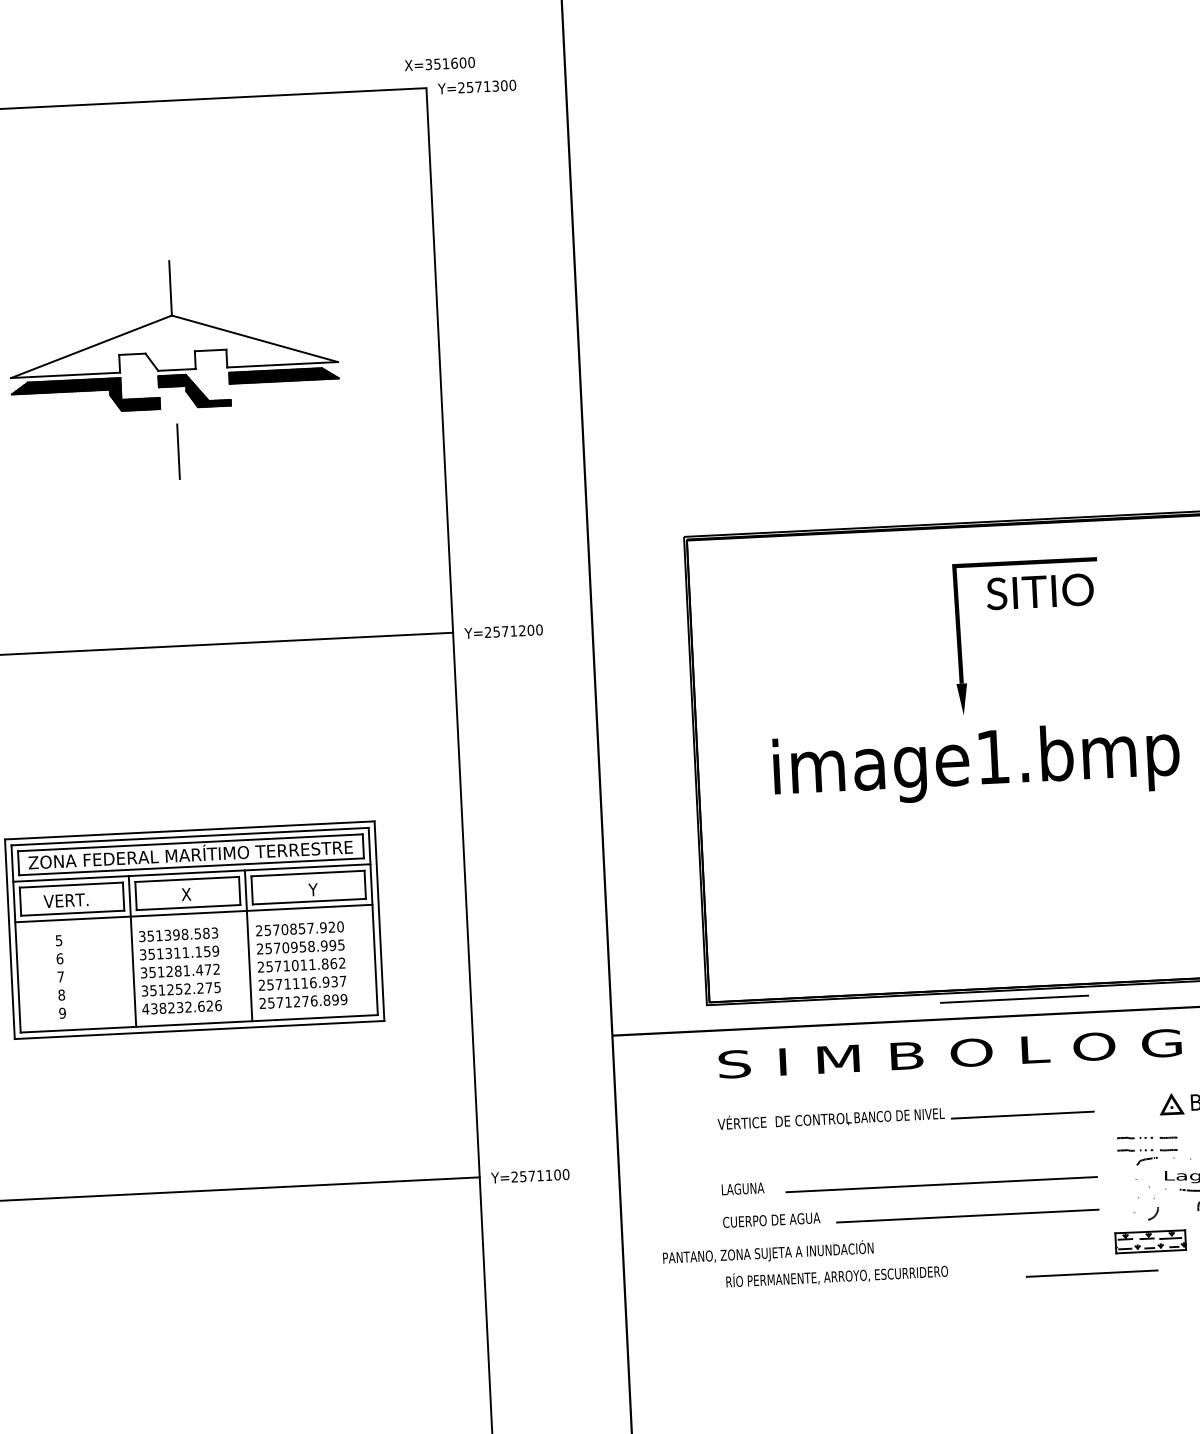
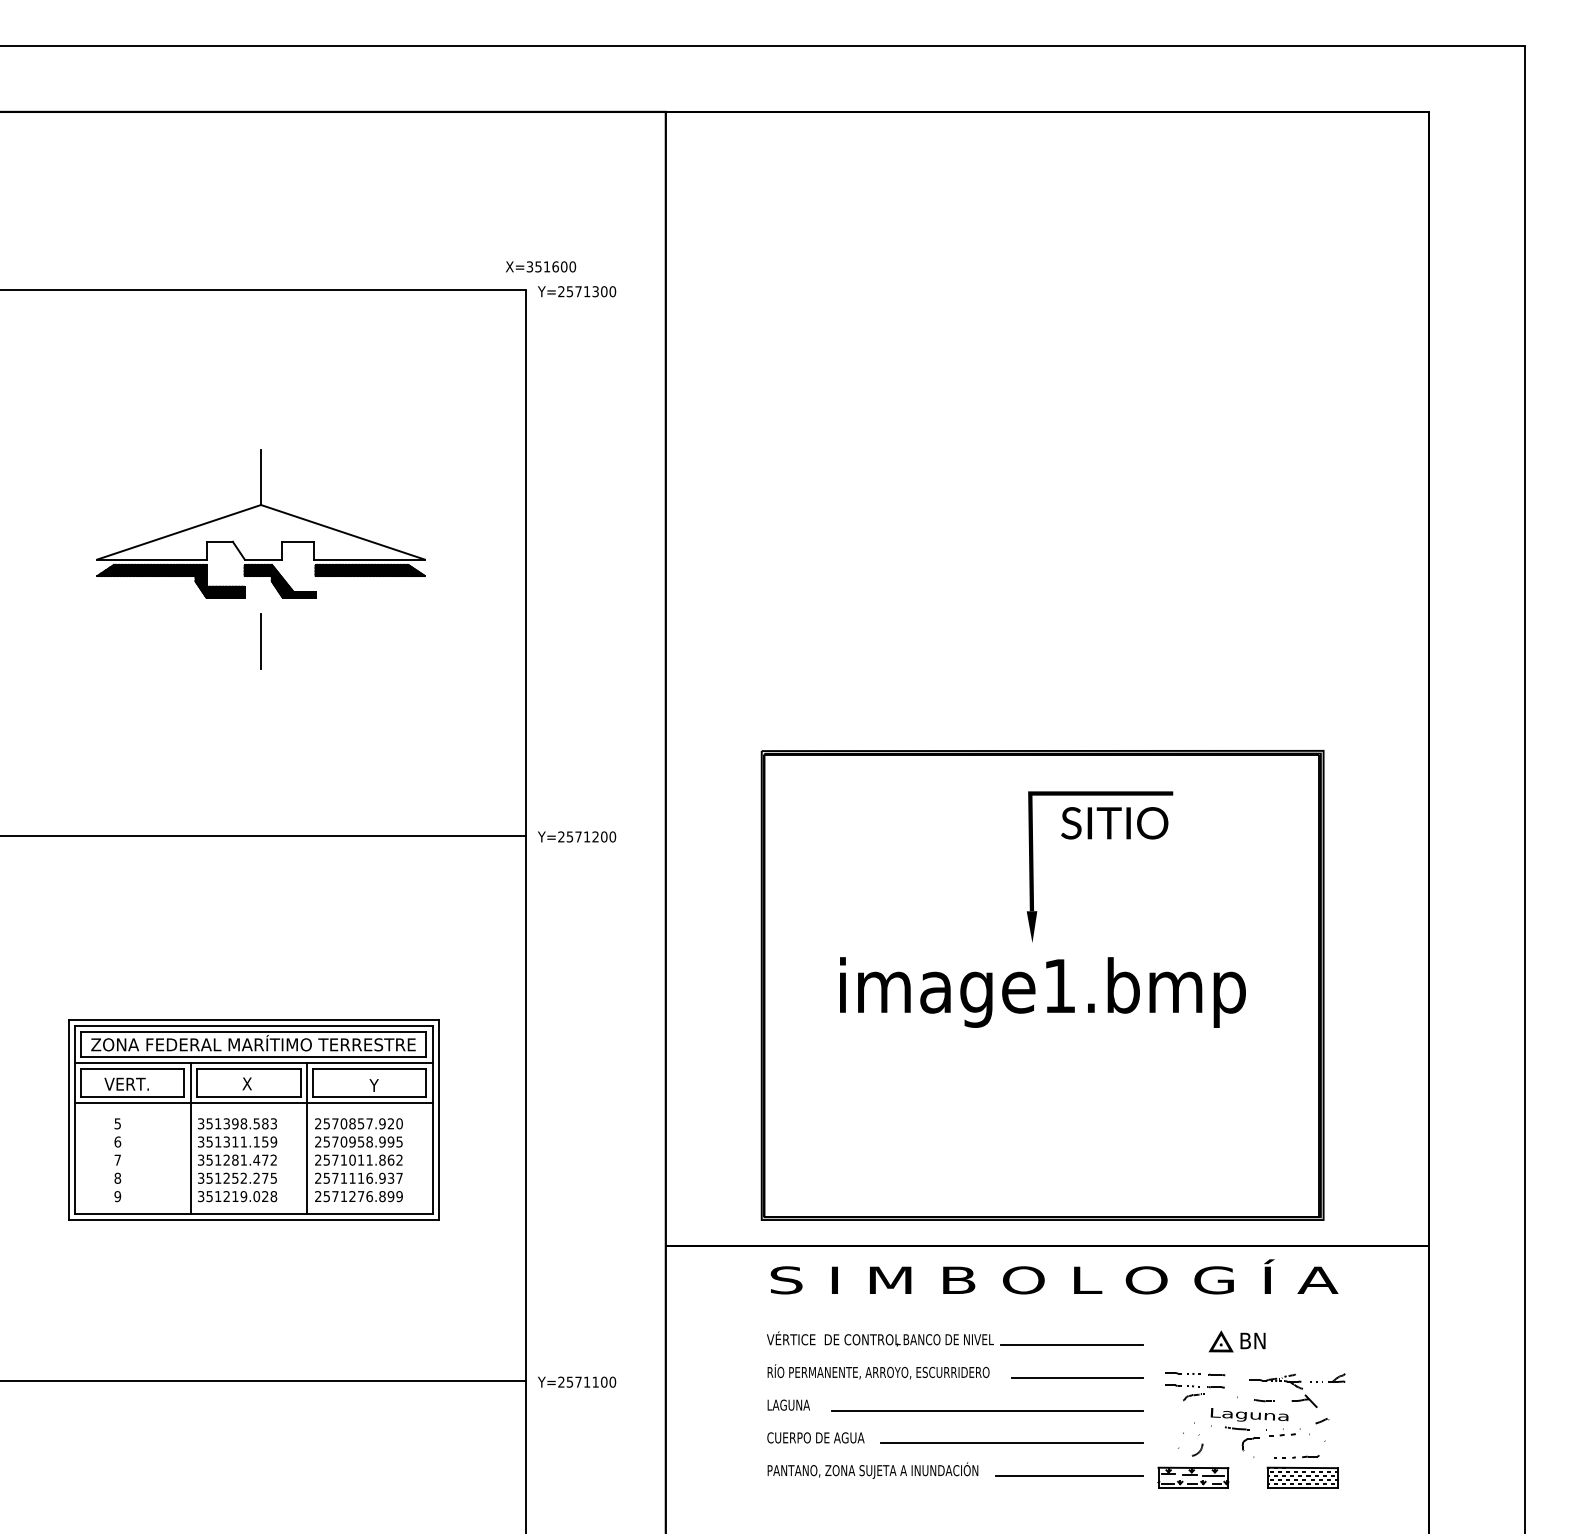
line: (1014, 998) -> (1069, 1475), moved
text: (182, 1007) -> (237, 1196), 438232.626 -> 351219.028
text: (767, 1253) -> (872, 1470), moved
line: (1092, 1273) -> (1077, 1377), moved
text: (837, 1275) -> (878, 1371), moved

